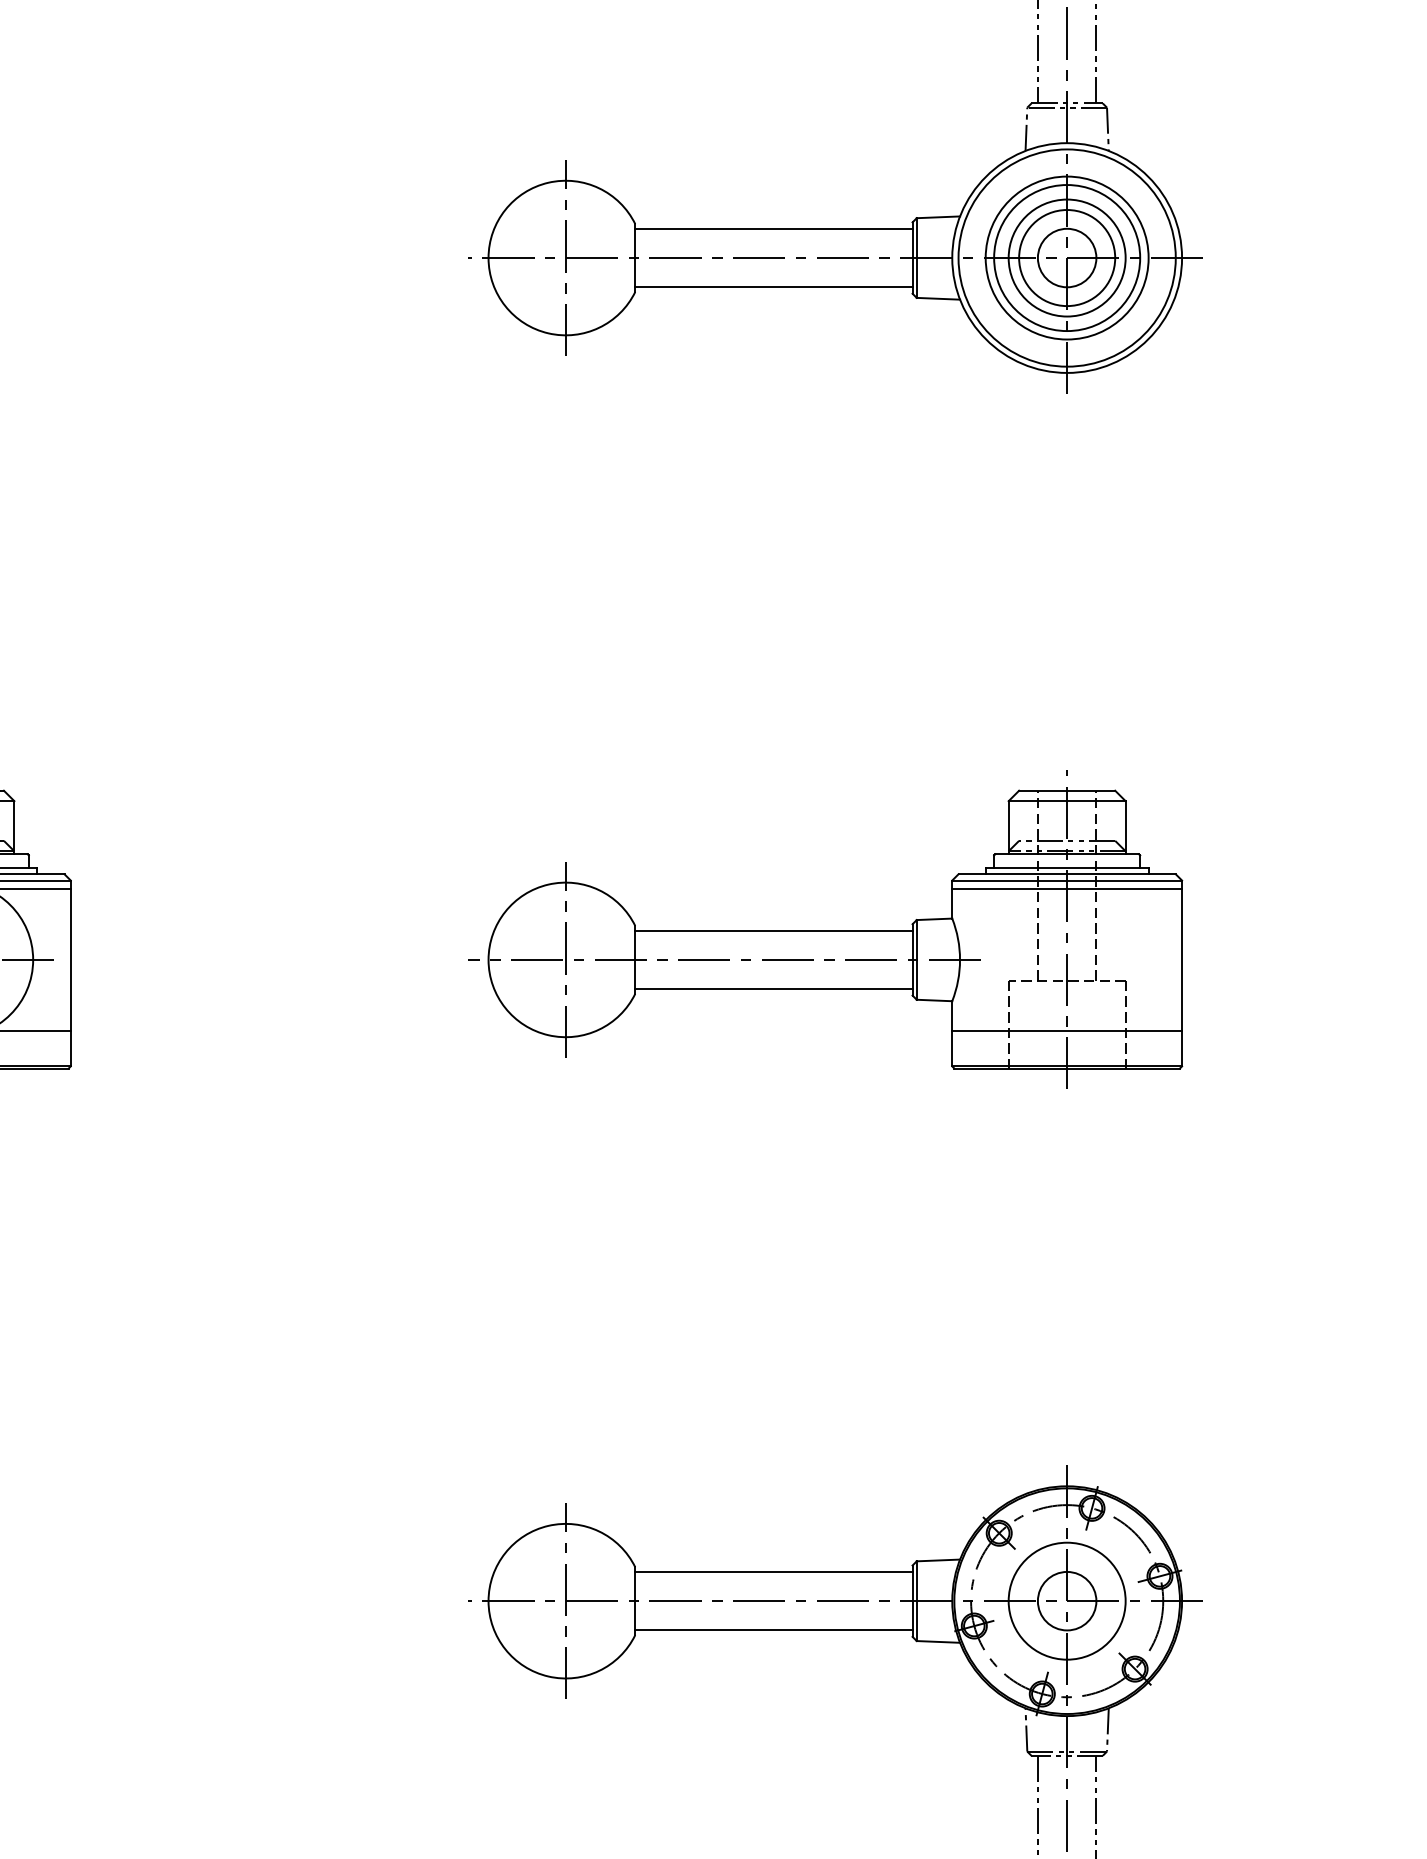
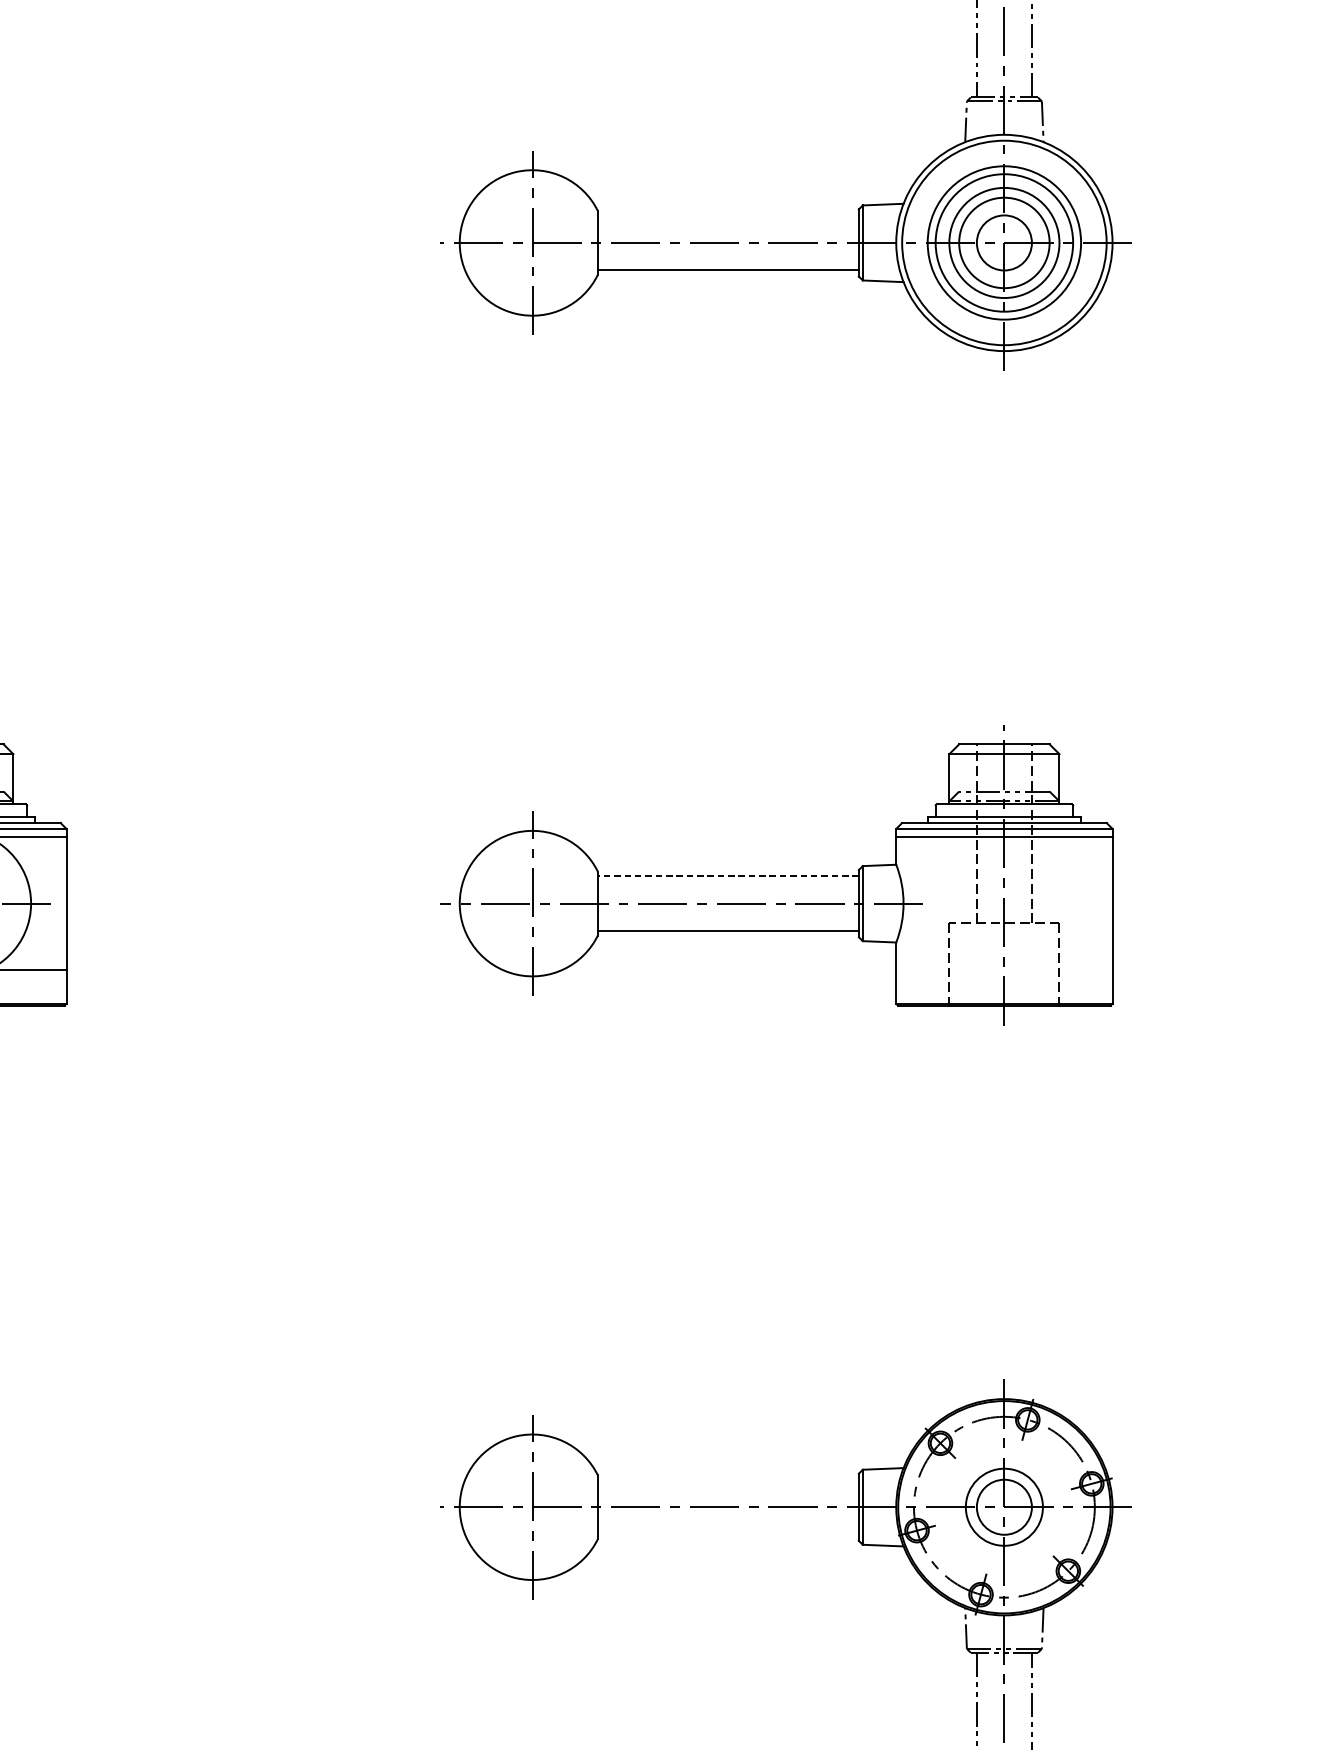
line: (773, 228) -> (727, 215), removed
line: (773, 930) -> (727, 875), solid -> dashed
line: (1067, 1030) -> (1004, 970), removed
line: (773, 1571) -> (727, 1479), removed
circle: (1066, 1600) -> (1003, 1506), size x0.7
line: (773, 1630) -> (727, 1534), removed

